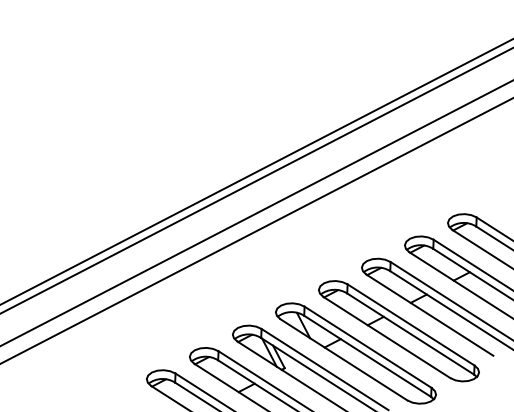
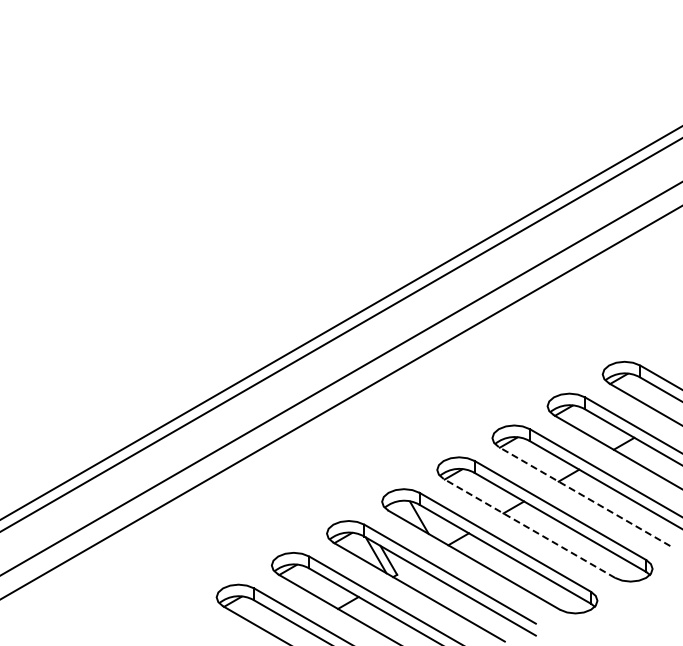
line: (429, 315) -> (584, 496), solid -> dashed
line: (386, 337) -> (529, 528), solid -> dashed

